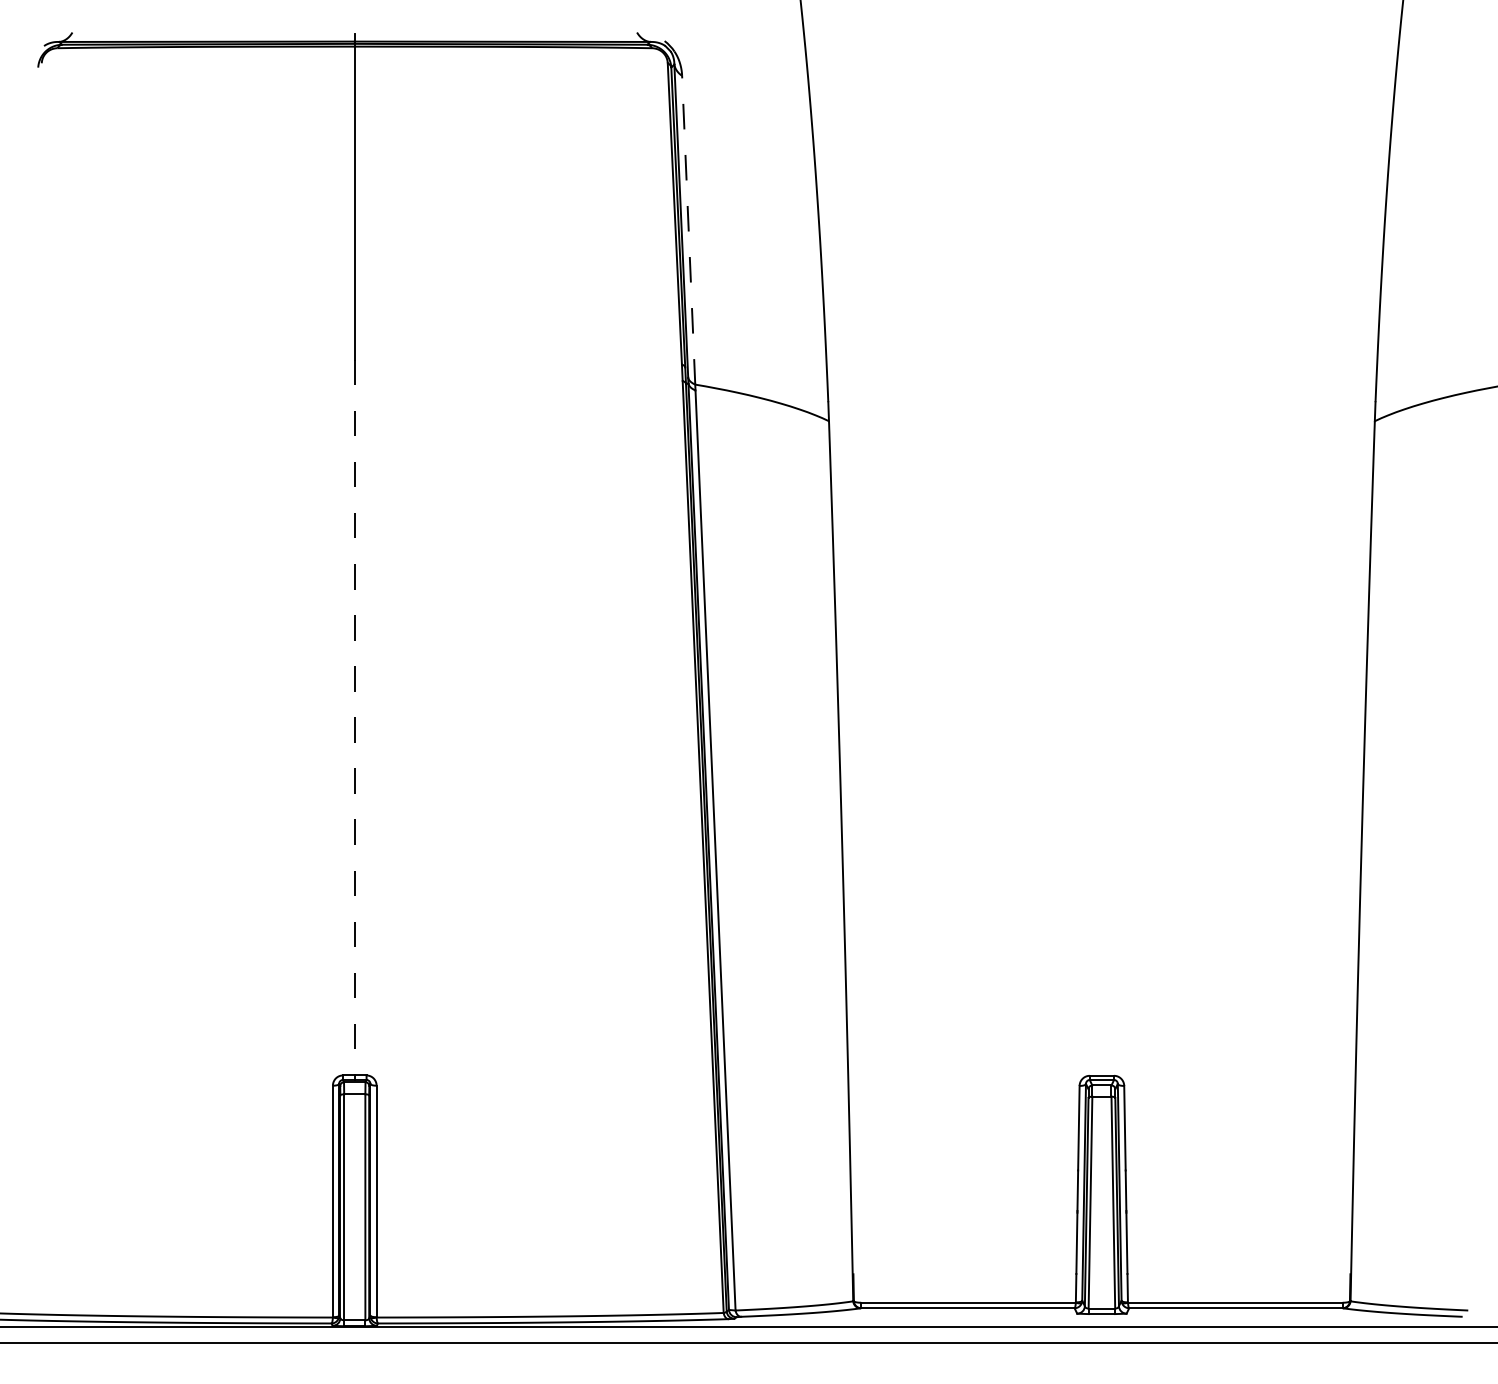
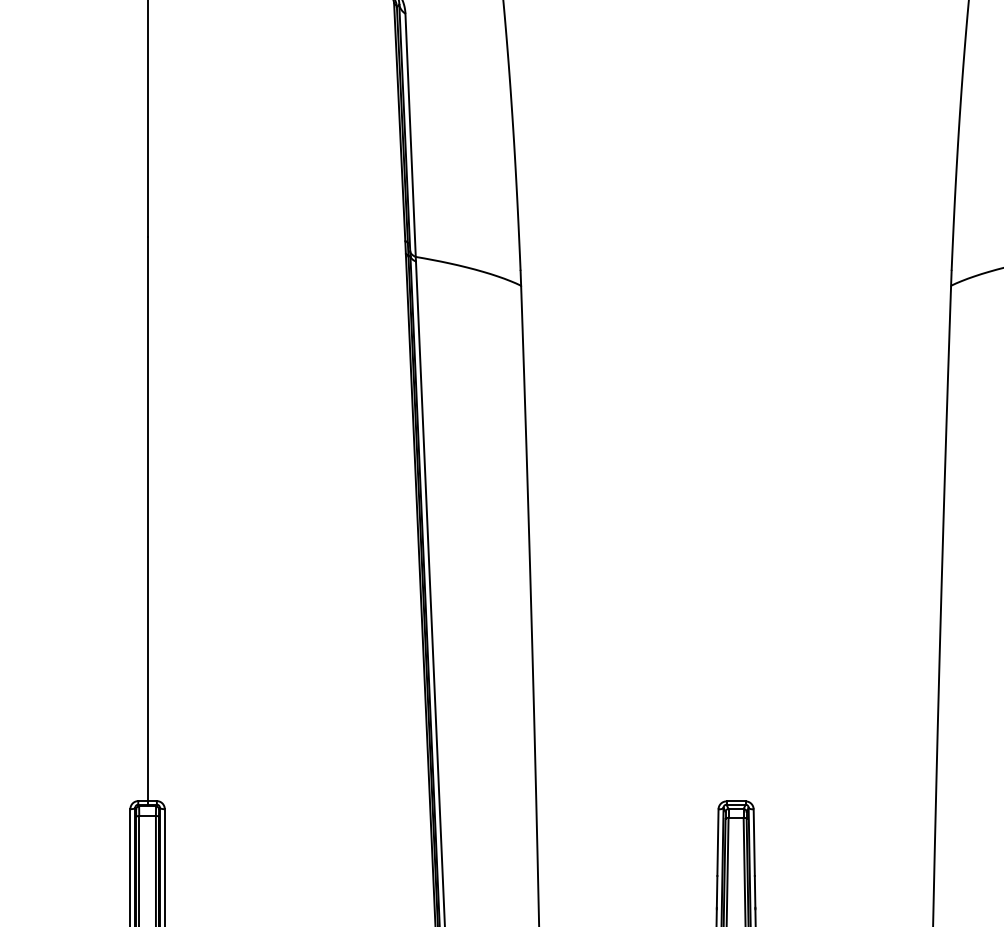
line: (688, 230) -> (410, 135), dashed -> solid
line: (354, 717) -> (147, 519), dashed -> solid

